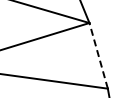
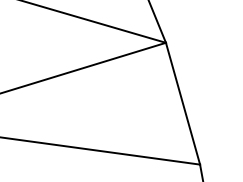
line: (98, 55) -> (182, 103), dashed -> solid

